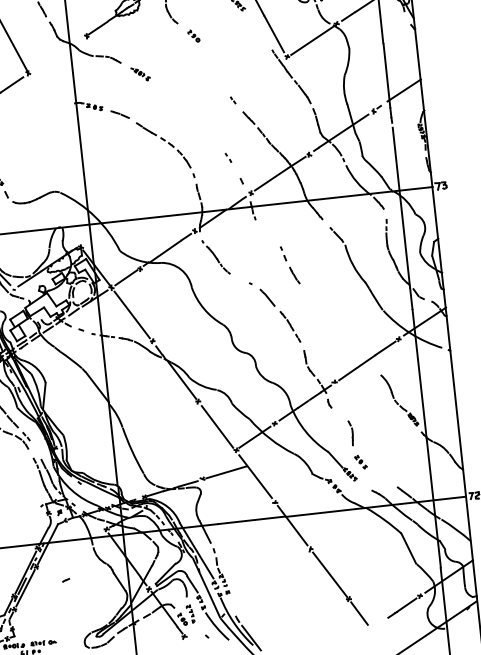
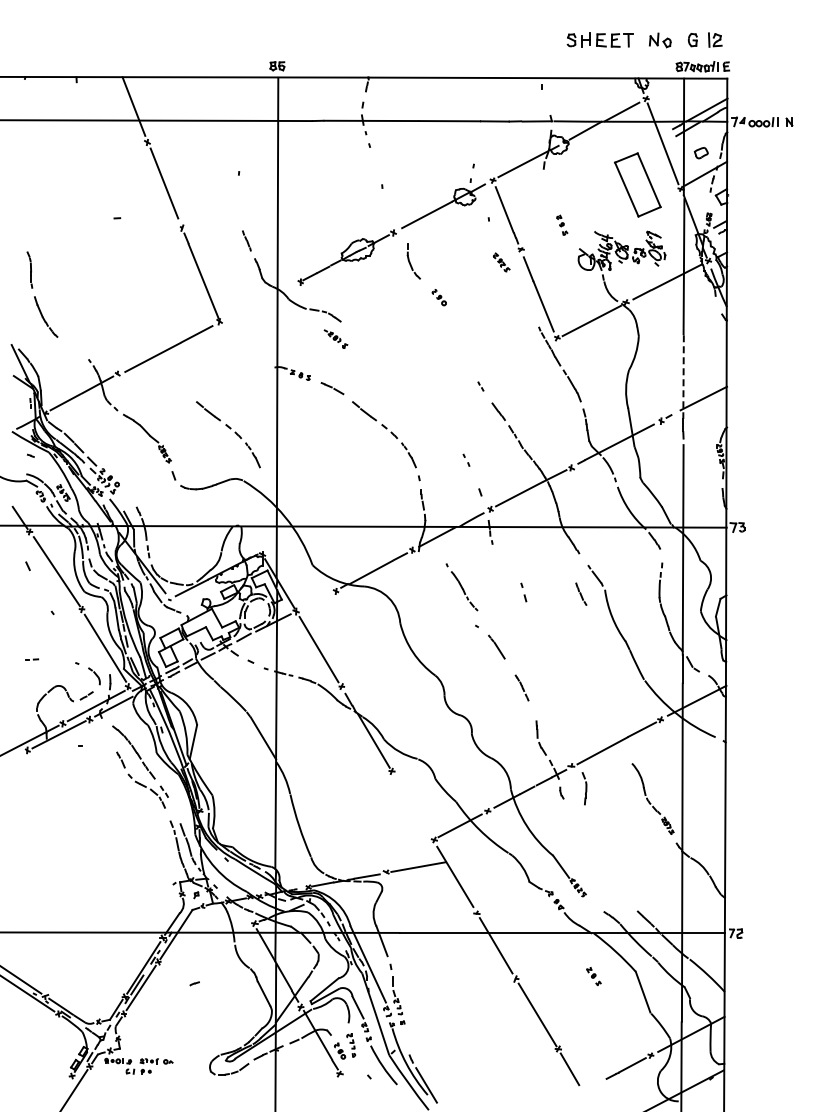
part: (140, 73) -> (335, 338), moved
line: (386, 76) -> (683, 377), solid -> dashed
part: (44, 158) -> (228, 434), added
part: (215, 257) -> (461, 587), moved
line: (294, 274) -> (581, 593), moved
line: (126, 277) -> (316, 600), removed
part: (289, 326) -> (521, 687), size x0.6
line: (216, 426) -> (412, 806), removed
part: (351, 433) -> (584, 788), moved
part: (360, 462) -> (593, 976), moved

